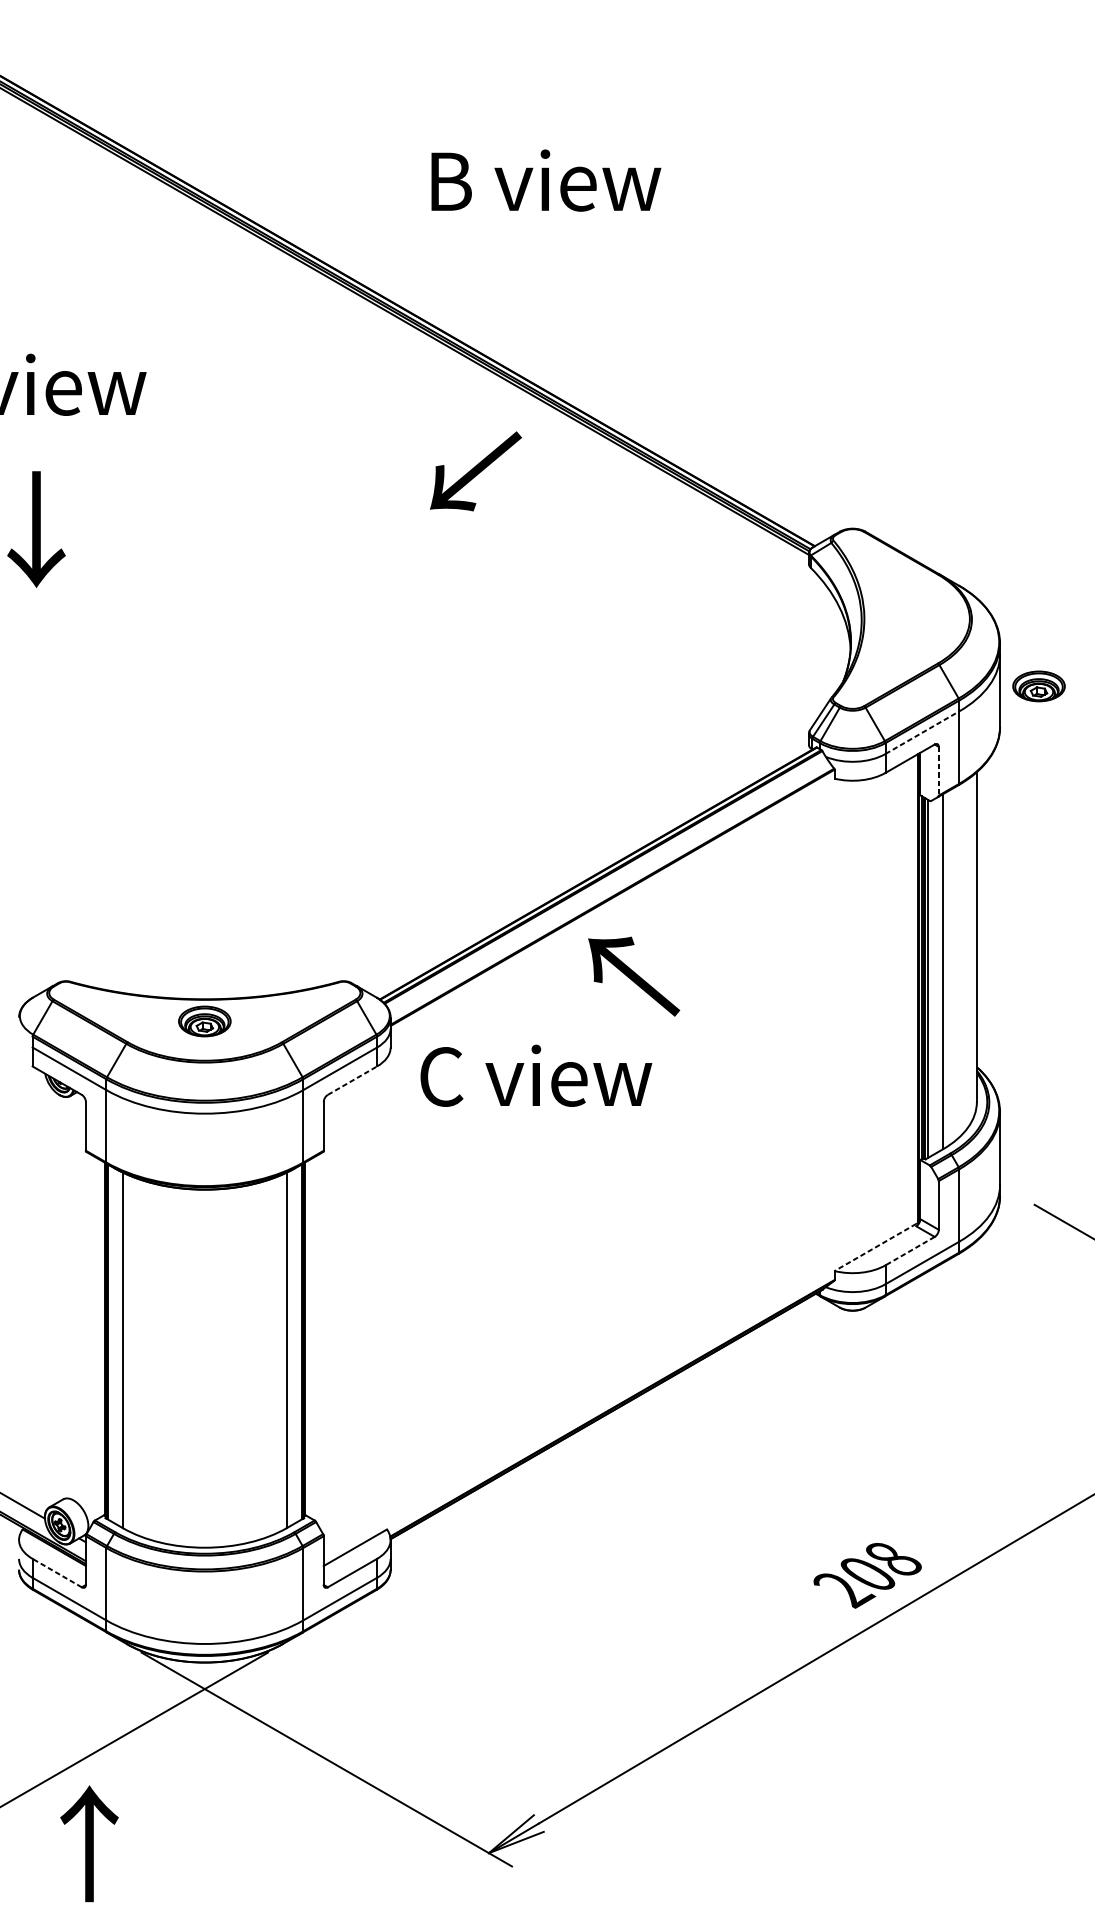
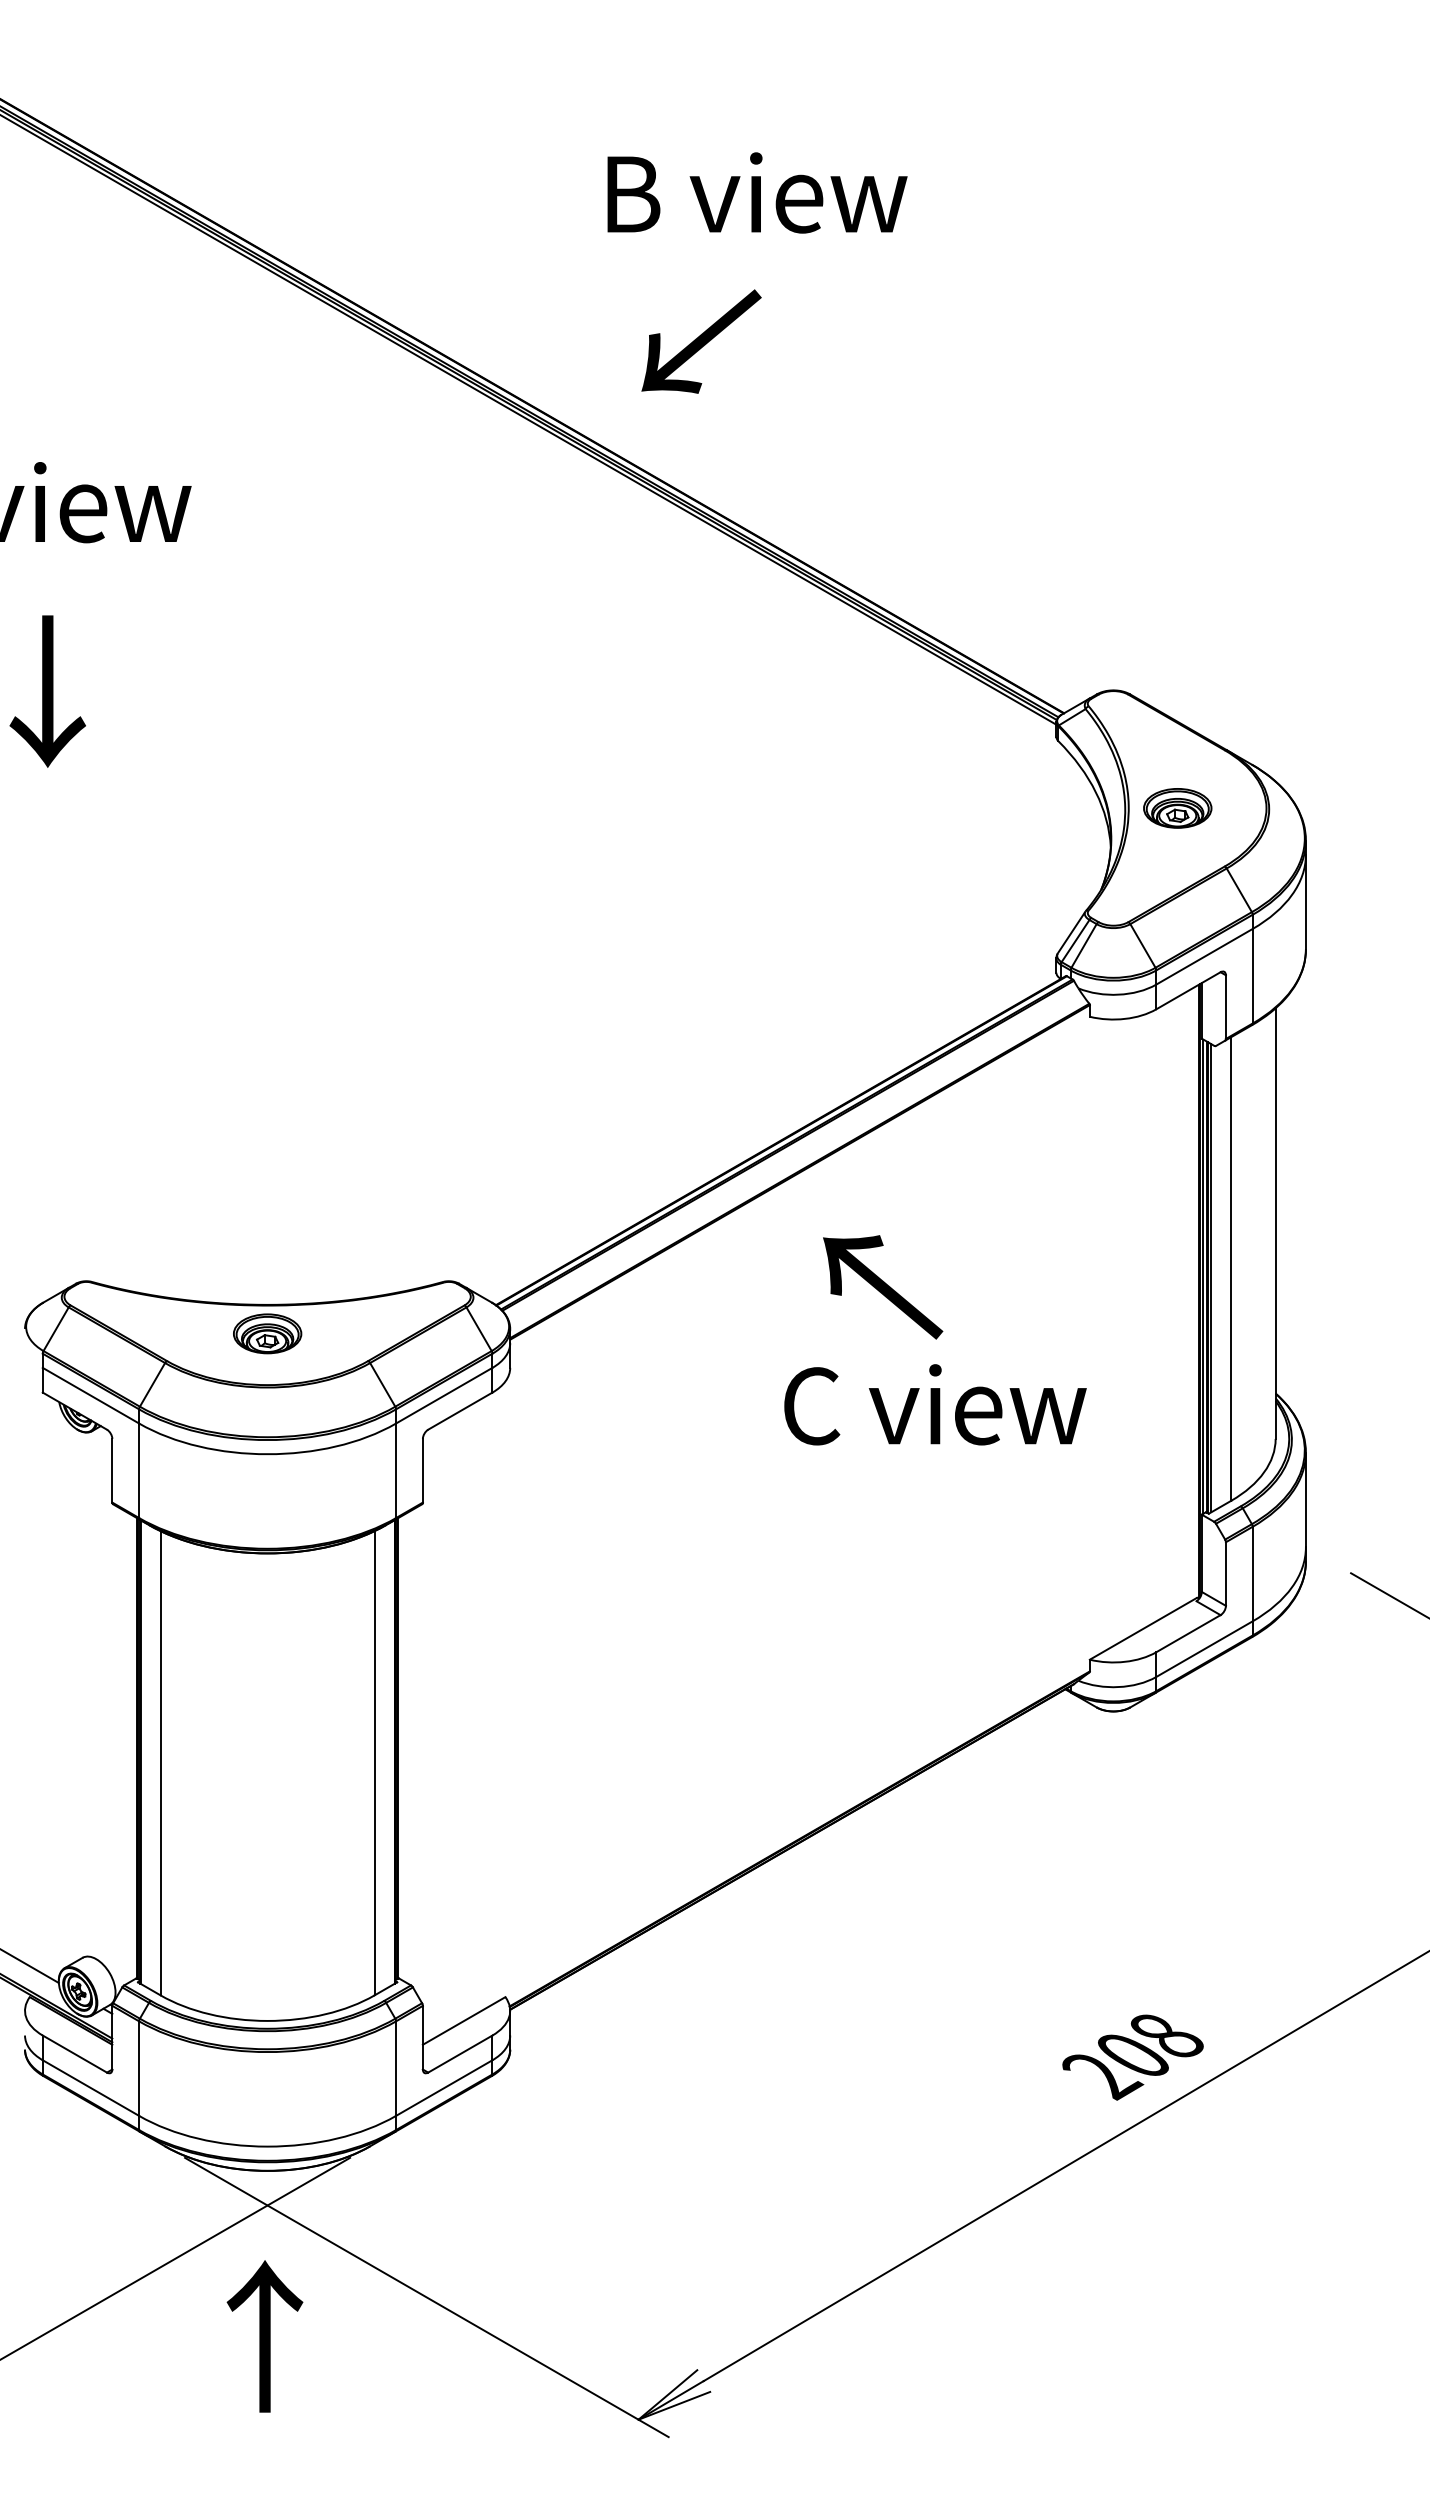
text: (546, 180) -> (757, 192), moved
text: (475, 471) -> (701, 341), moved
part: (1038, 686) -> (1177, 808), moved
line: (922, 732) -> (1204, 956), dashed -> solid
line: (938, 771) -> (1225, 1007), dashed -> solid
text: (634, 976) -> (883, 1287), moved
text: (536, 1075) -> (935, 1404), moved
line: (352, 1080) -> (460, 1410), dashed -> solid
line: (875, 1247) -> (1143, 1628), dashed -> solid
line: (910, 1250) -> (1188, 1633), dashed -> solid
line: (56, 1572) -> (74, 2053), dashed -> solid
text: (89, 1843) -> (264, 2336), moved

